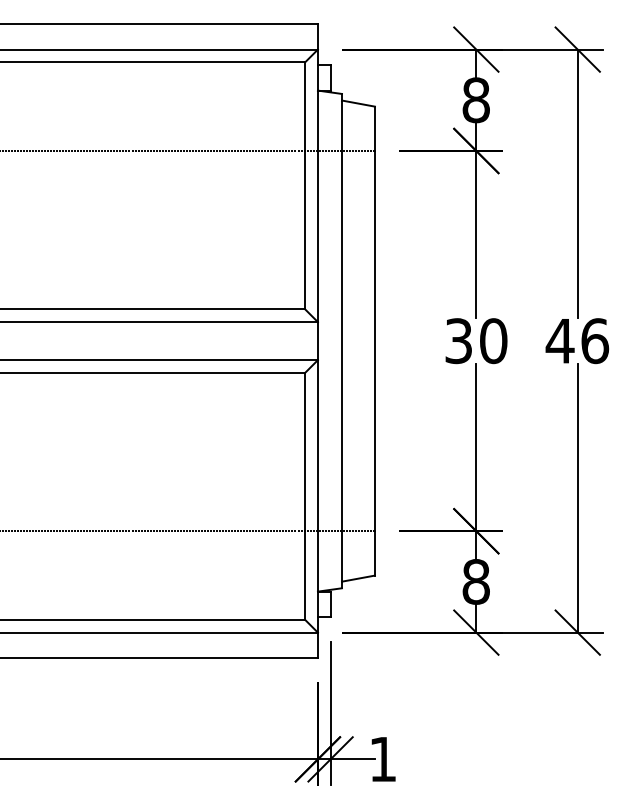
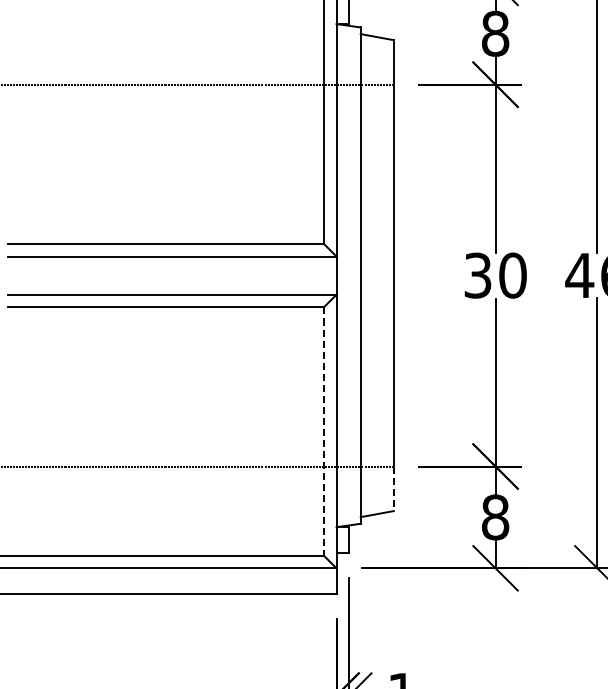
line: (305, 496) -> (324, 431), solid -> dashed
line: (374, 553) -> (393, 488), solid -> dashed

